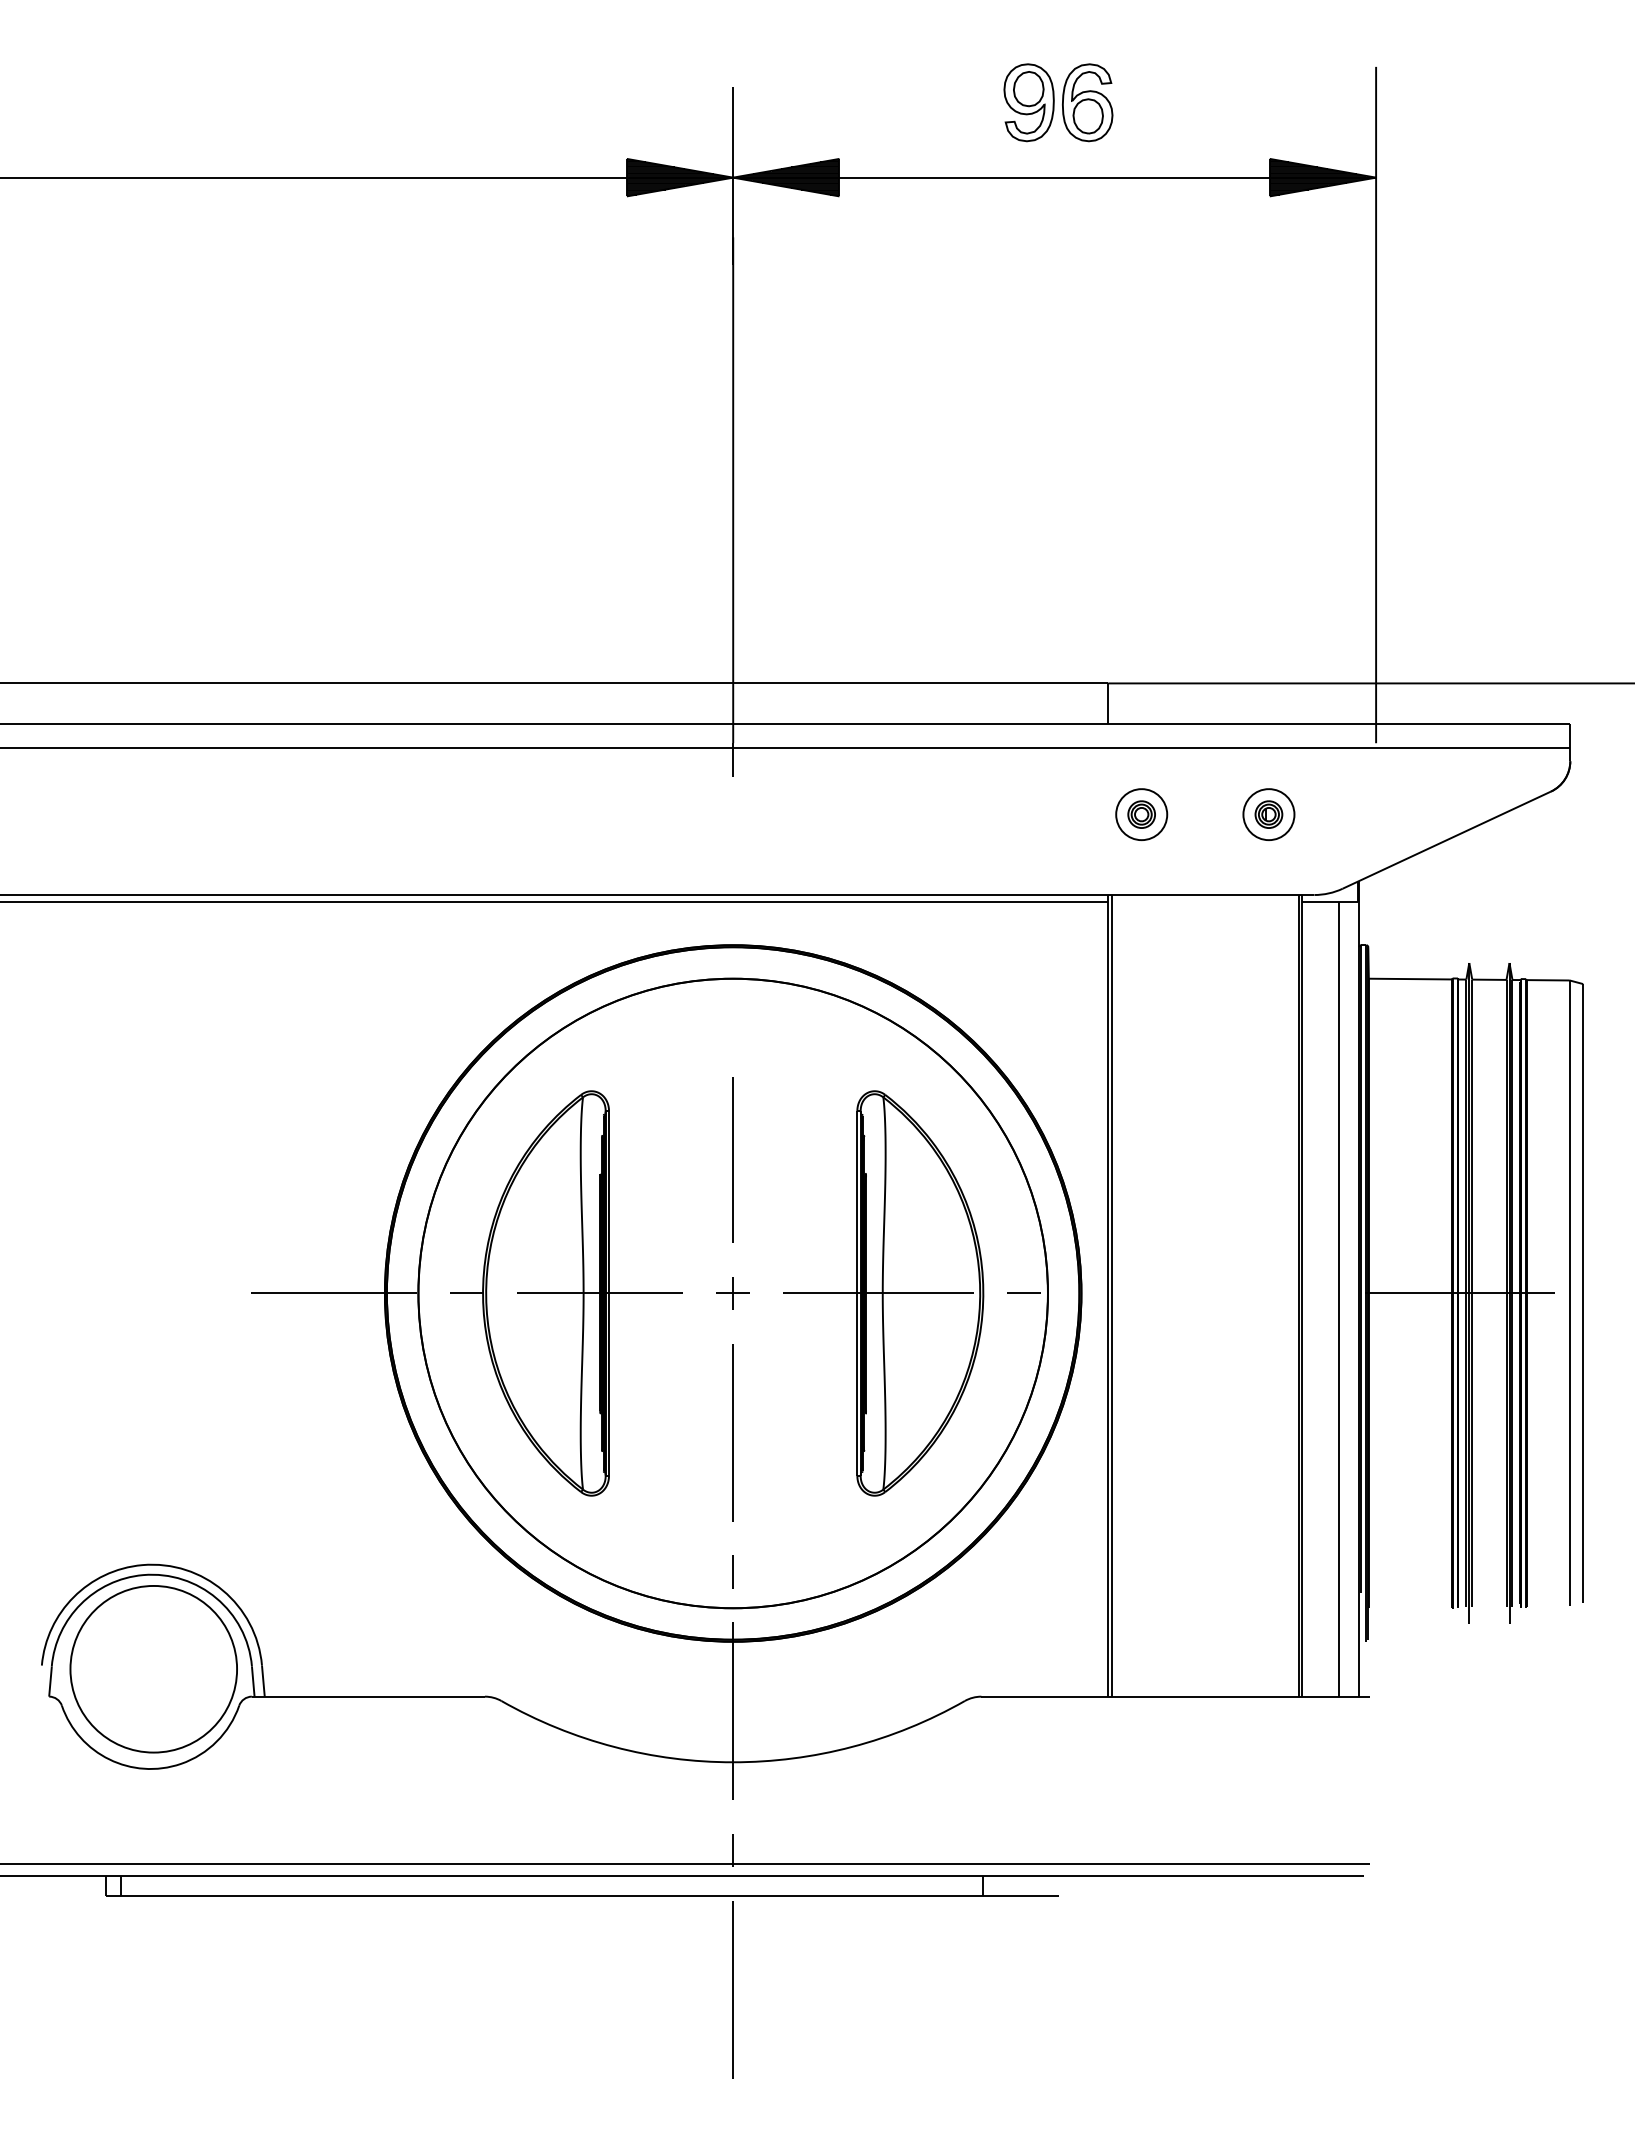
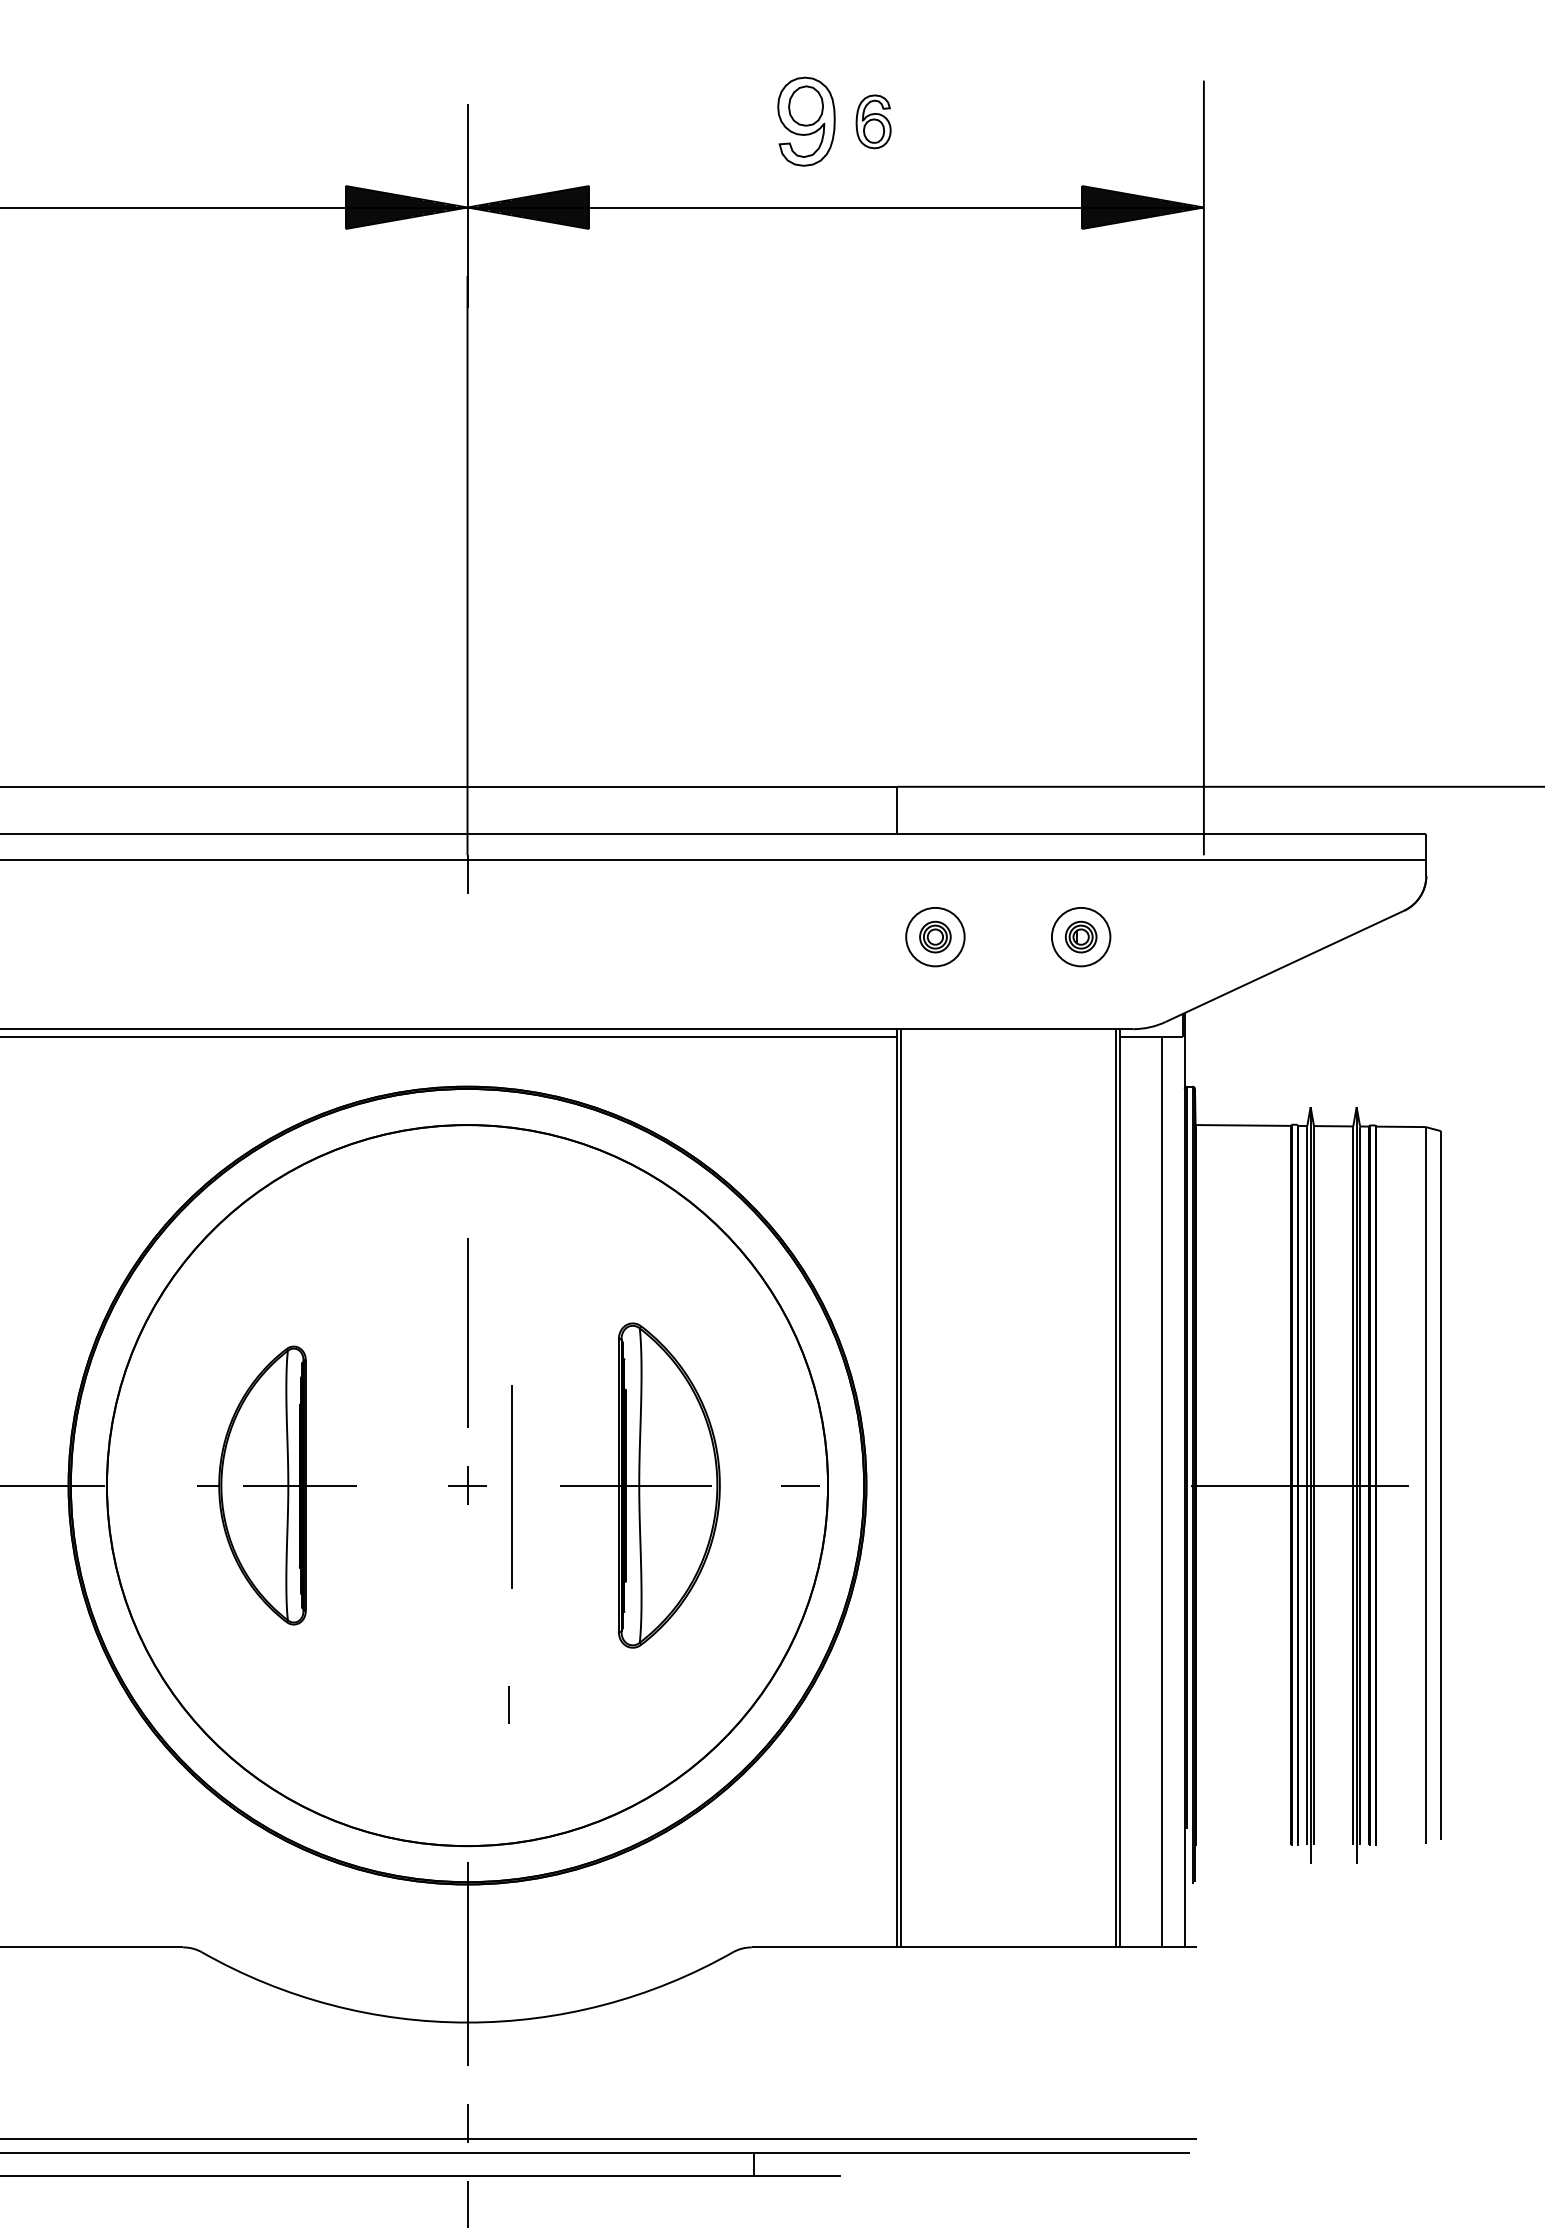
part: (1087, 102) -> (873, 121), size x0.6
part: (566, 1293) -> (276, 1485), size x0.6
part: (883, 1293) -> (639, 1485), size x0.7
line: (732, 1432) -> (511, 1486), moved
line: (732, 1571) -> (507, 1704), moved

